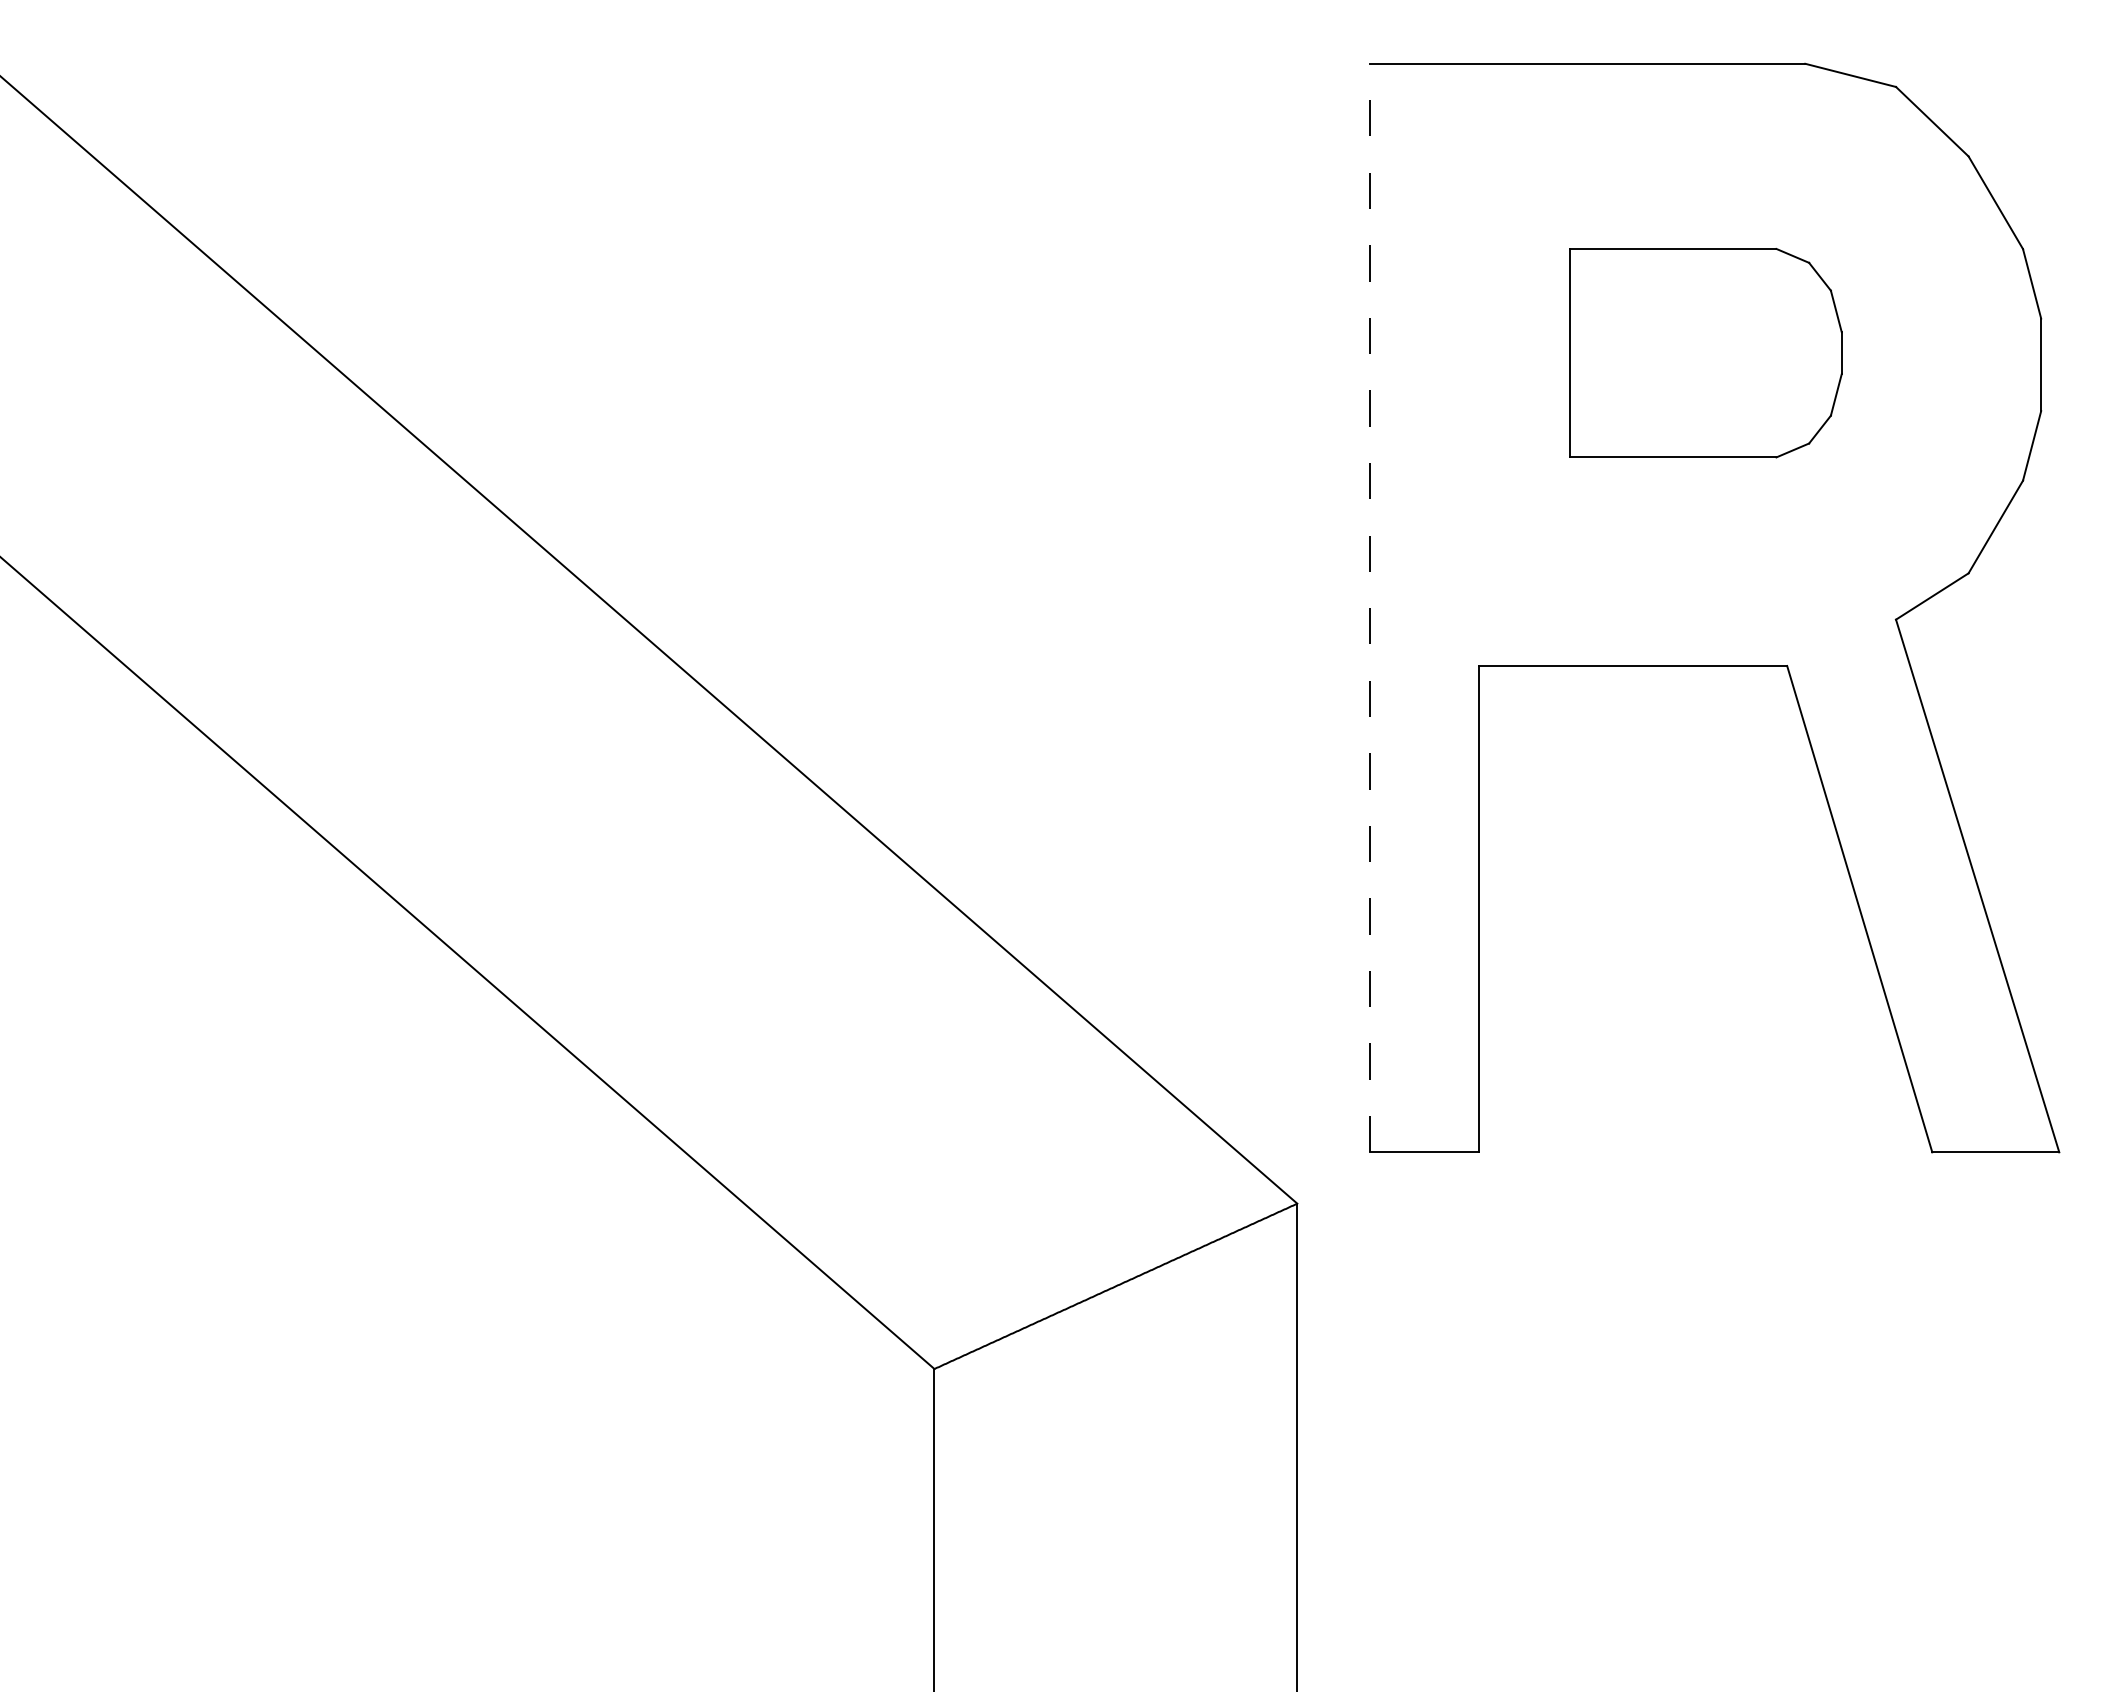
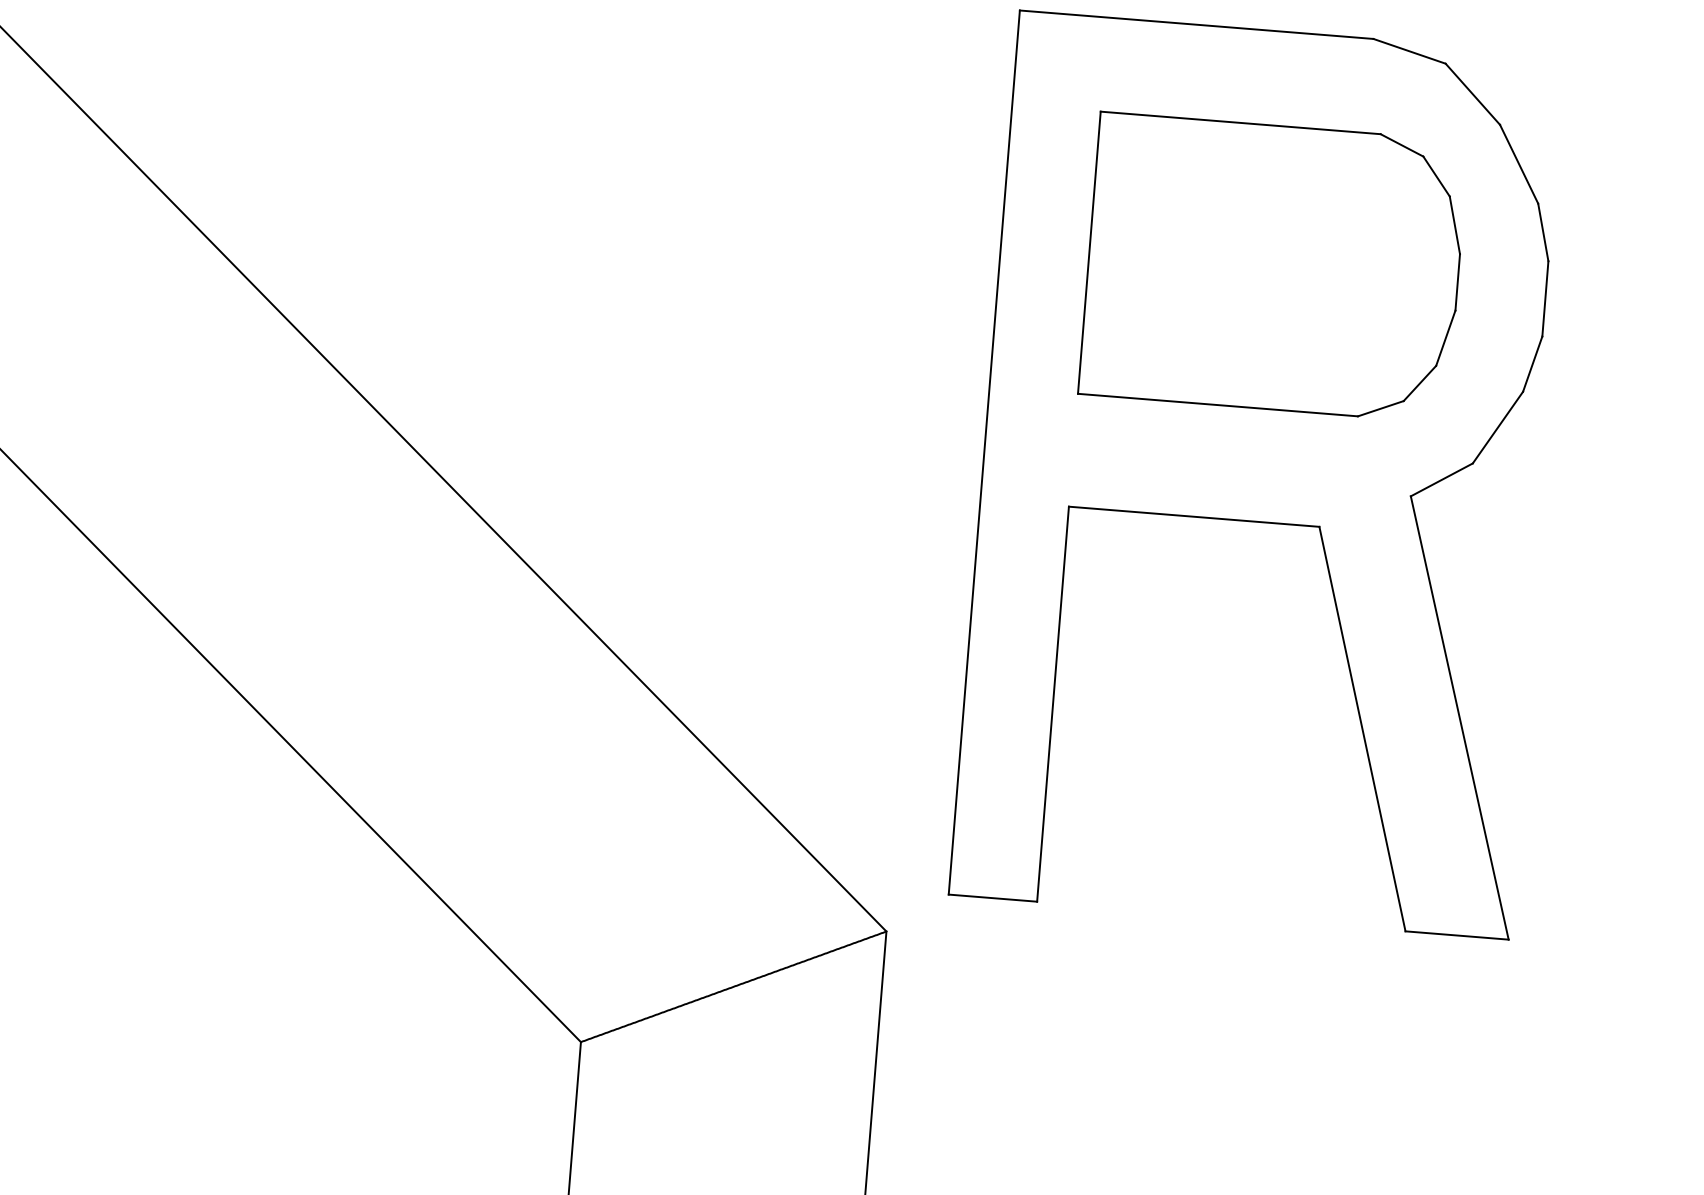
part: (1705, 352) -> (1273, 266), size x1.67
line: (1369, 607) -> (984, 452), dashed -> solid

